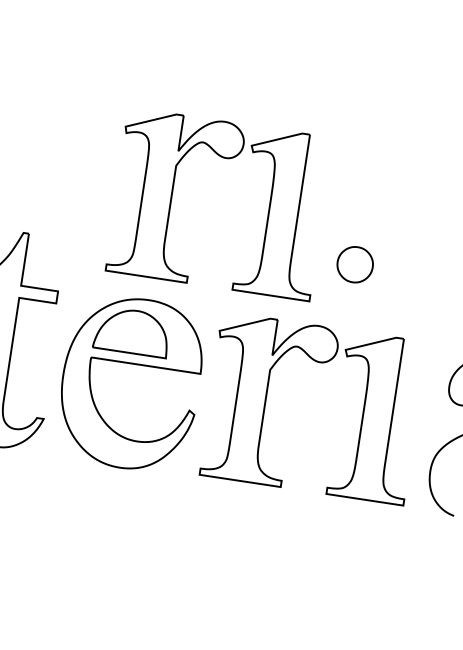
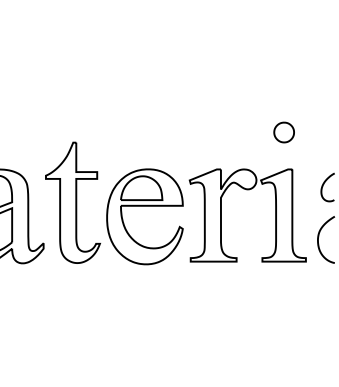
part: (225, 159) -> (178, 85), removed
part: (354, 264) -> (283, 132), moved

